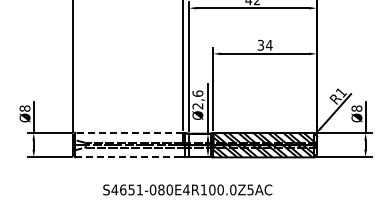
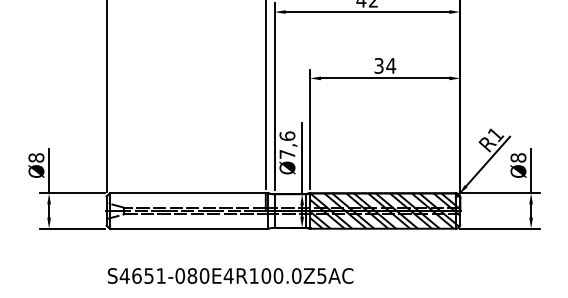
text: (197, 106) -> (286, 154), Ø2,6 -> Ø7,6
line: (129, 133) -> (188, 194), dashed -> solid
line: (129, 157) -> (188, 228), dashed -> solid
text: (187, 189) -> (230, 275), moved

